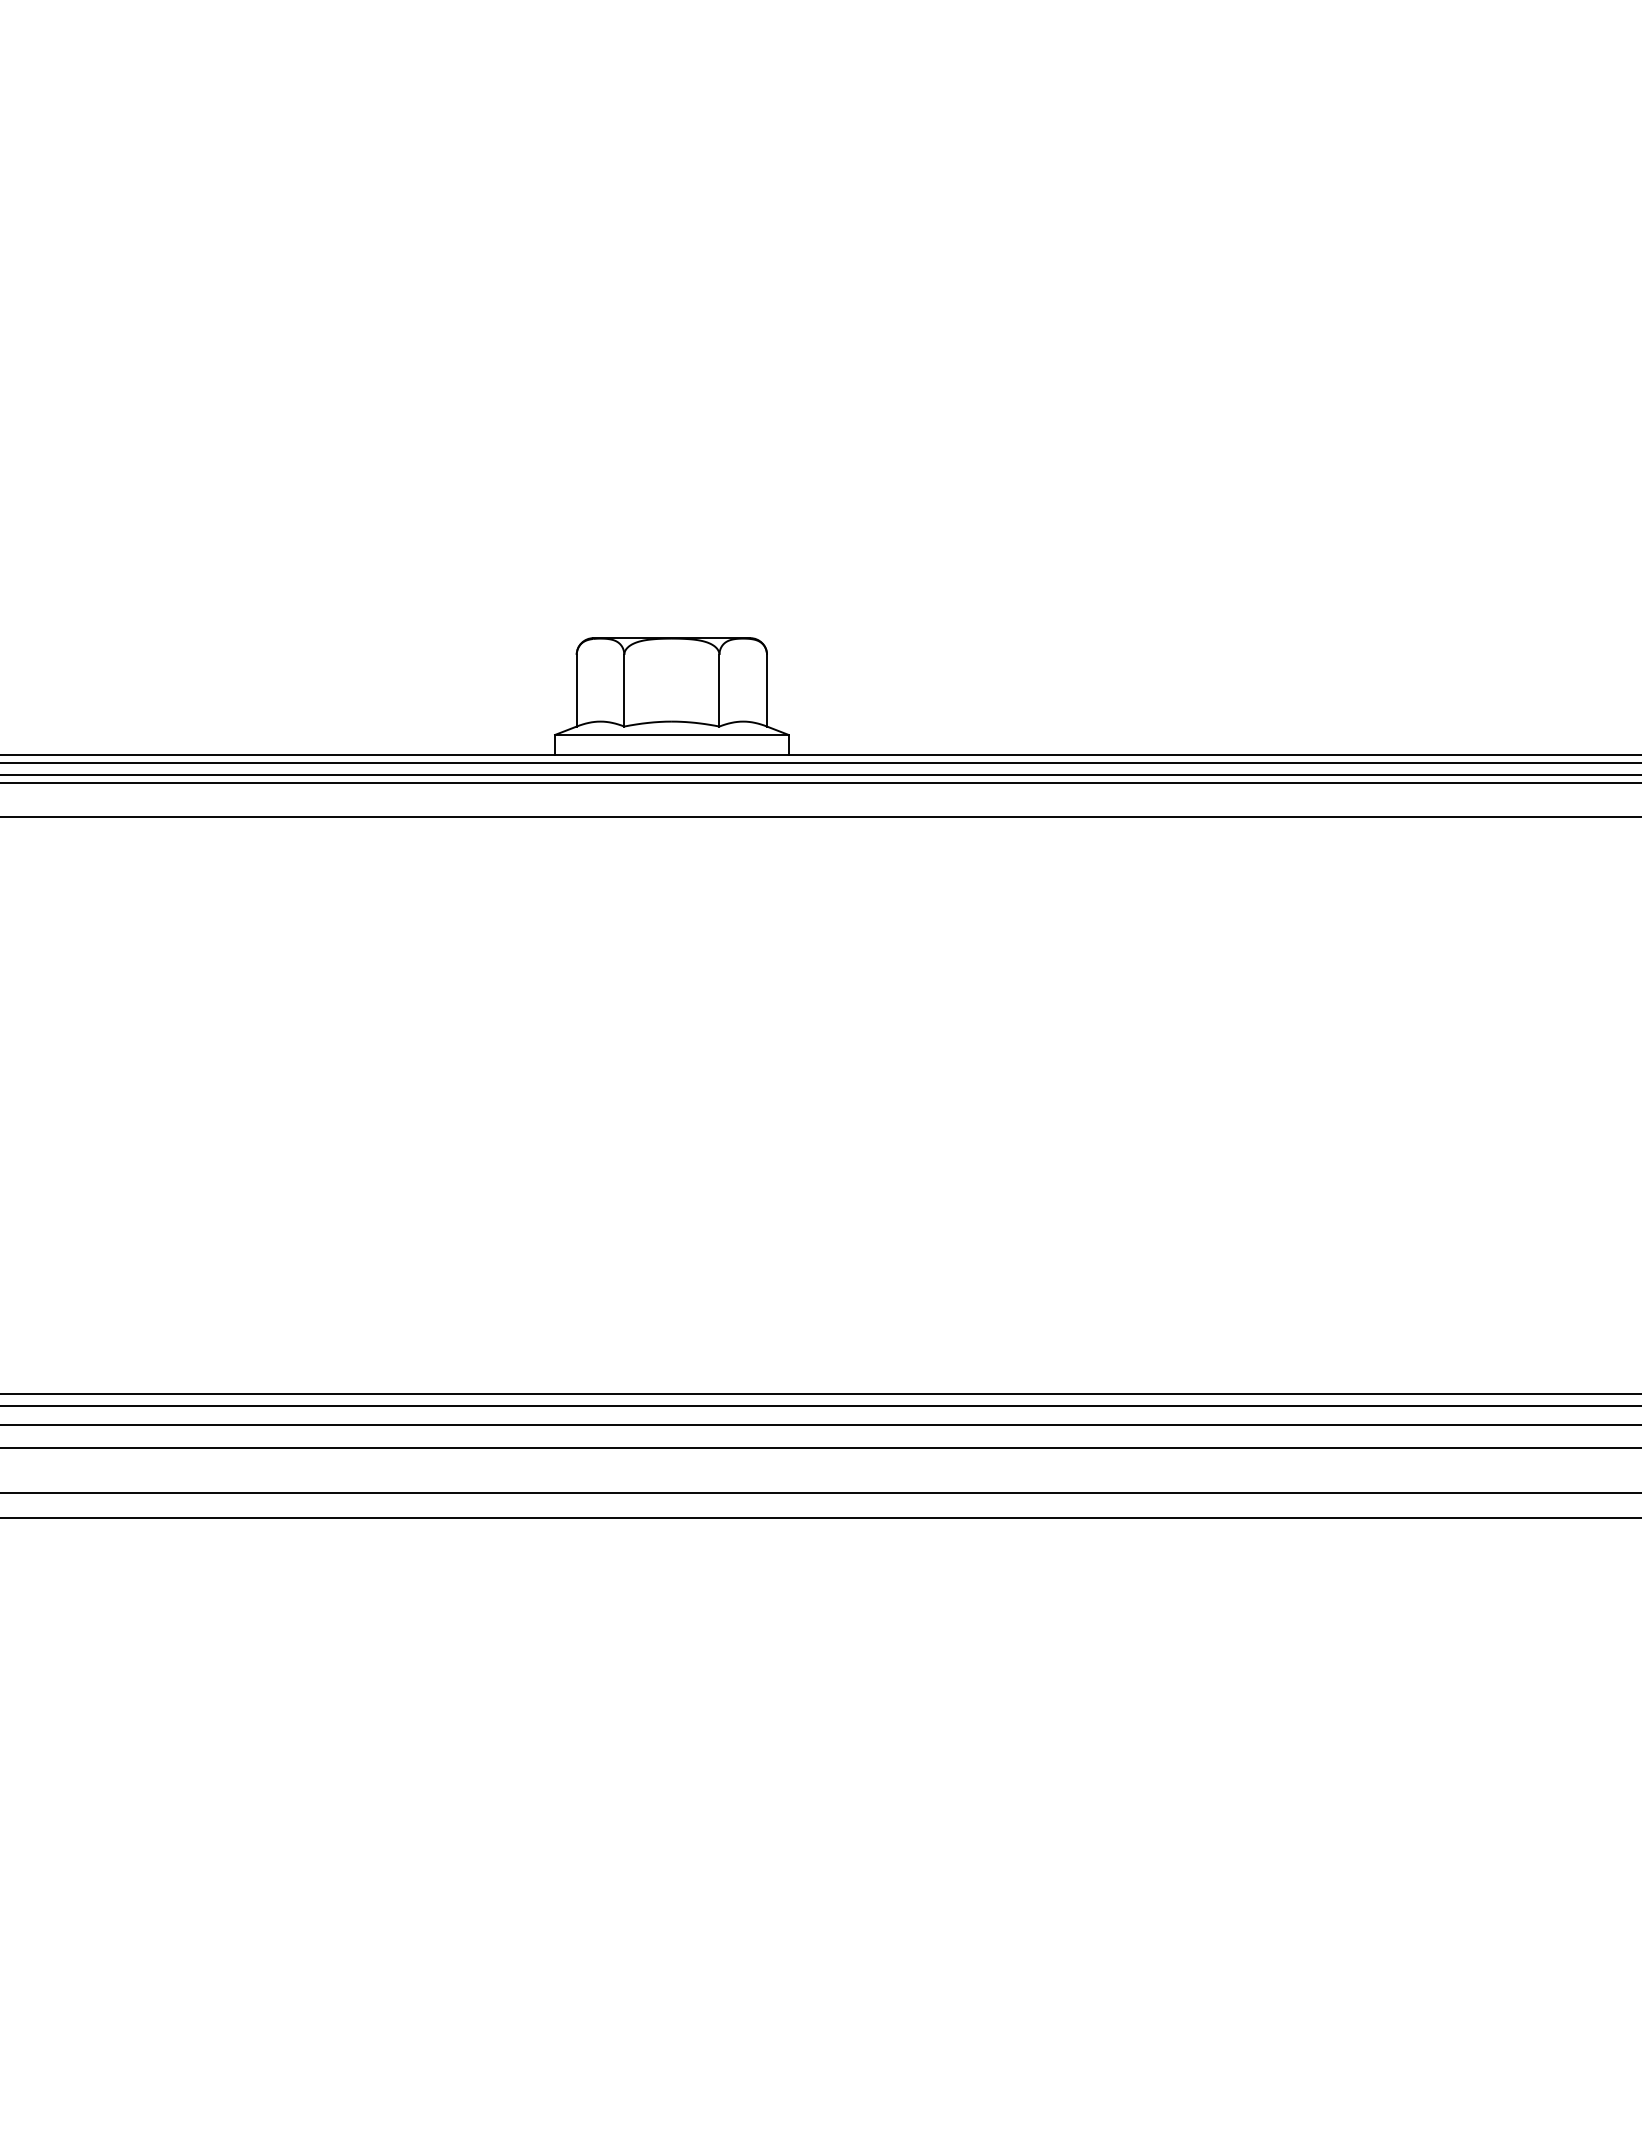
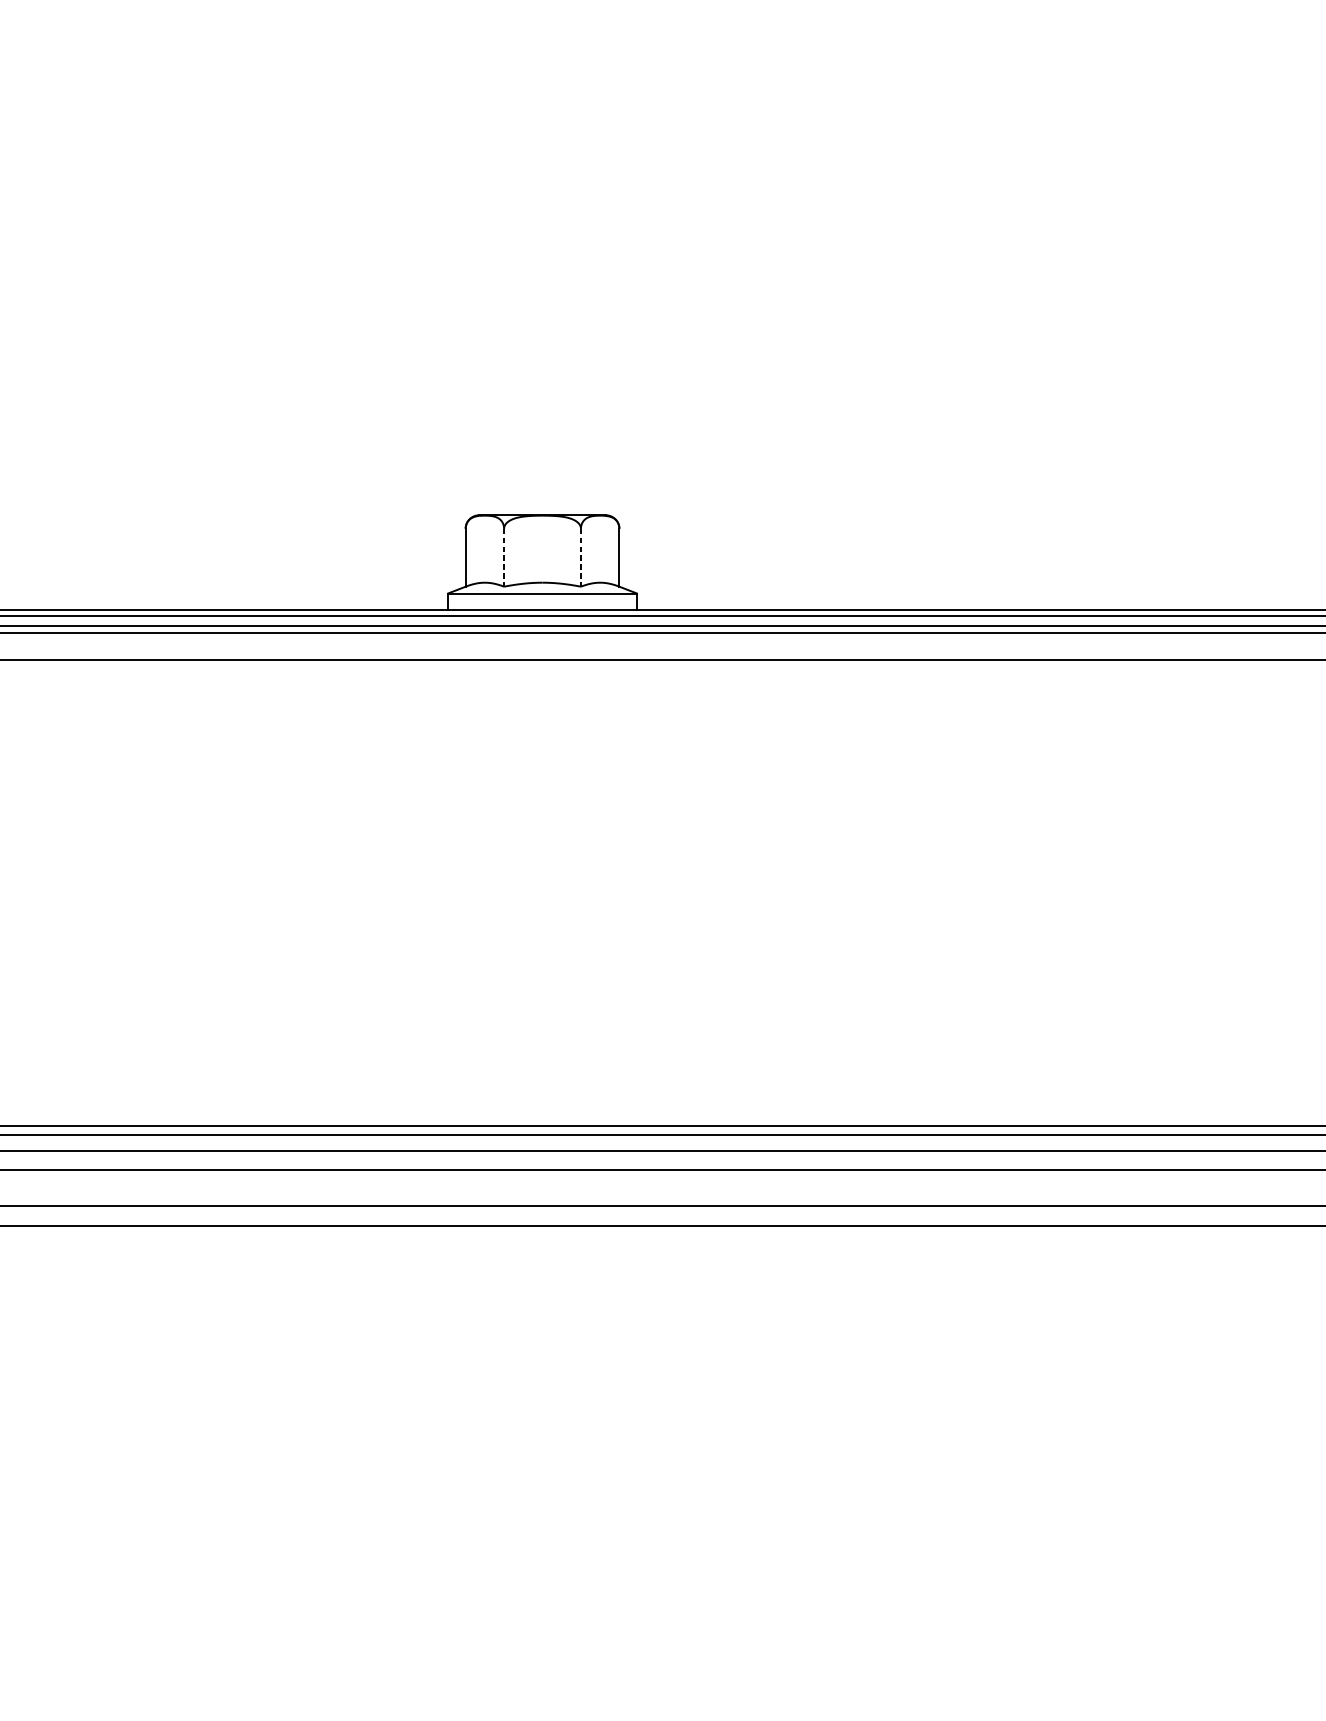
line: (624, 690) -> (504, 557), solid -> dashed
line: (719, 690) -> (581, 557), solid -> dashed

